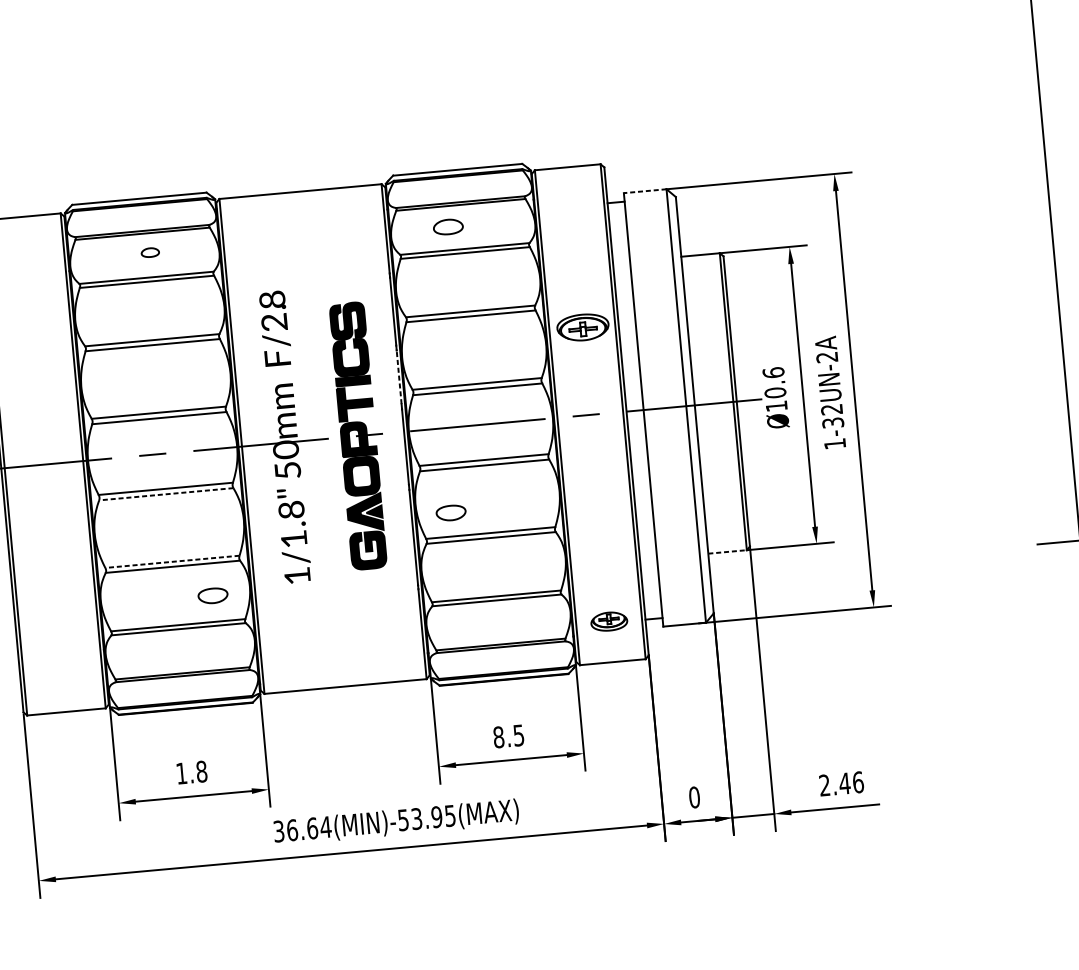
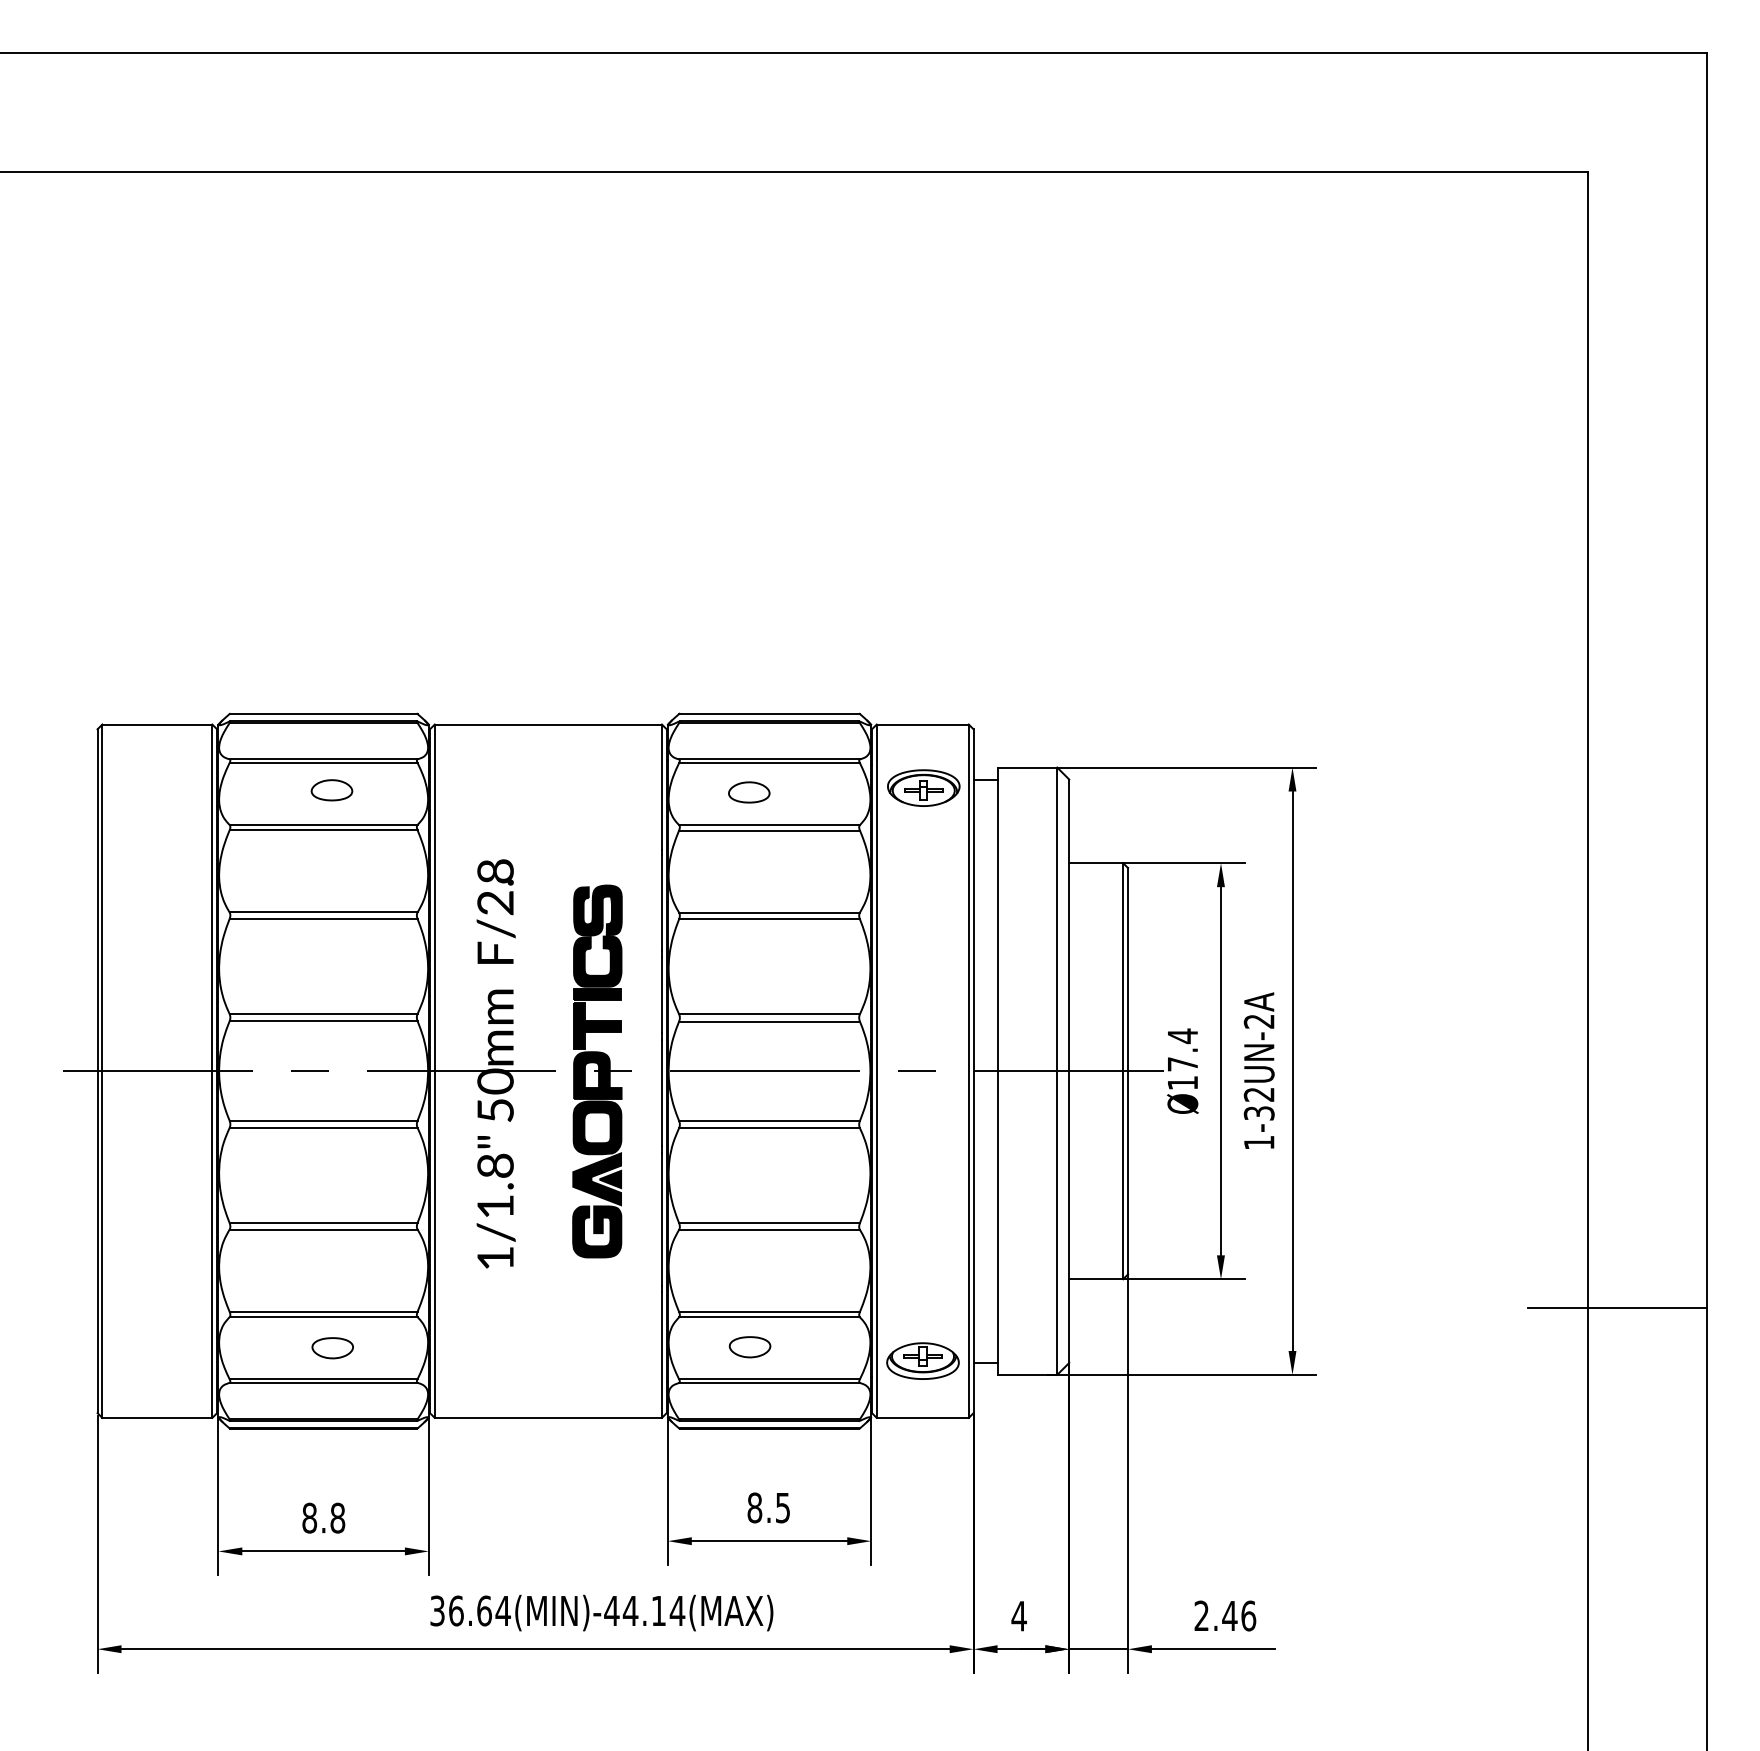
line: (645, 191) -> (1027, 767), dashed -> solid
part: (150, 252) -> (331, 790), size x1.67
part: (582, 327) -> (923, 787), moved
line: (398, 377) -> (661, 995), dashed -> solid
text: (774, 382) -> (1182, 1049), Ø10.6 -> Ø17.4
line: (166, 494) -> (323, 1128), dashed -> solid
part: (450, 513) -> (749, 1347), moved
line: (727, 552) -> (1096, 1279), dashed -> solid
line: (172, 561) -> (323, 1222), dashed -> solid
part: (212, 596) -> (332, 1348), moved
part: (608, 621) -> (922, 1360), size x1.43
text: (181, 773) -> (309, 1517), 1.8 -> 8.8
text: (693, 796) -> (1018, 1615), 0 -> 4
text: (426, 817) -> (644, 1610), 36.64(MIN)-53.95(MAX) -> 36.64(MIN)-44.14(MAX)

